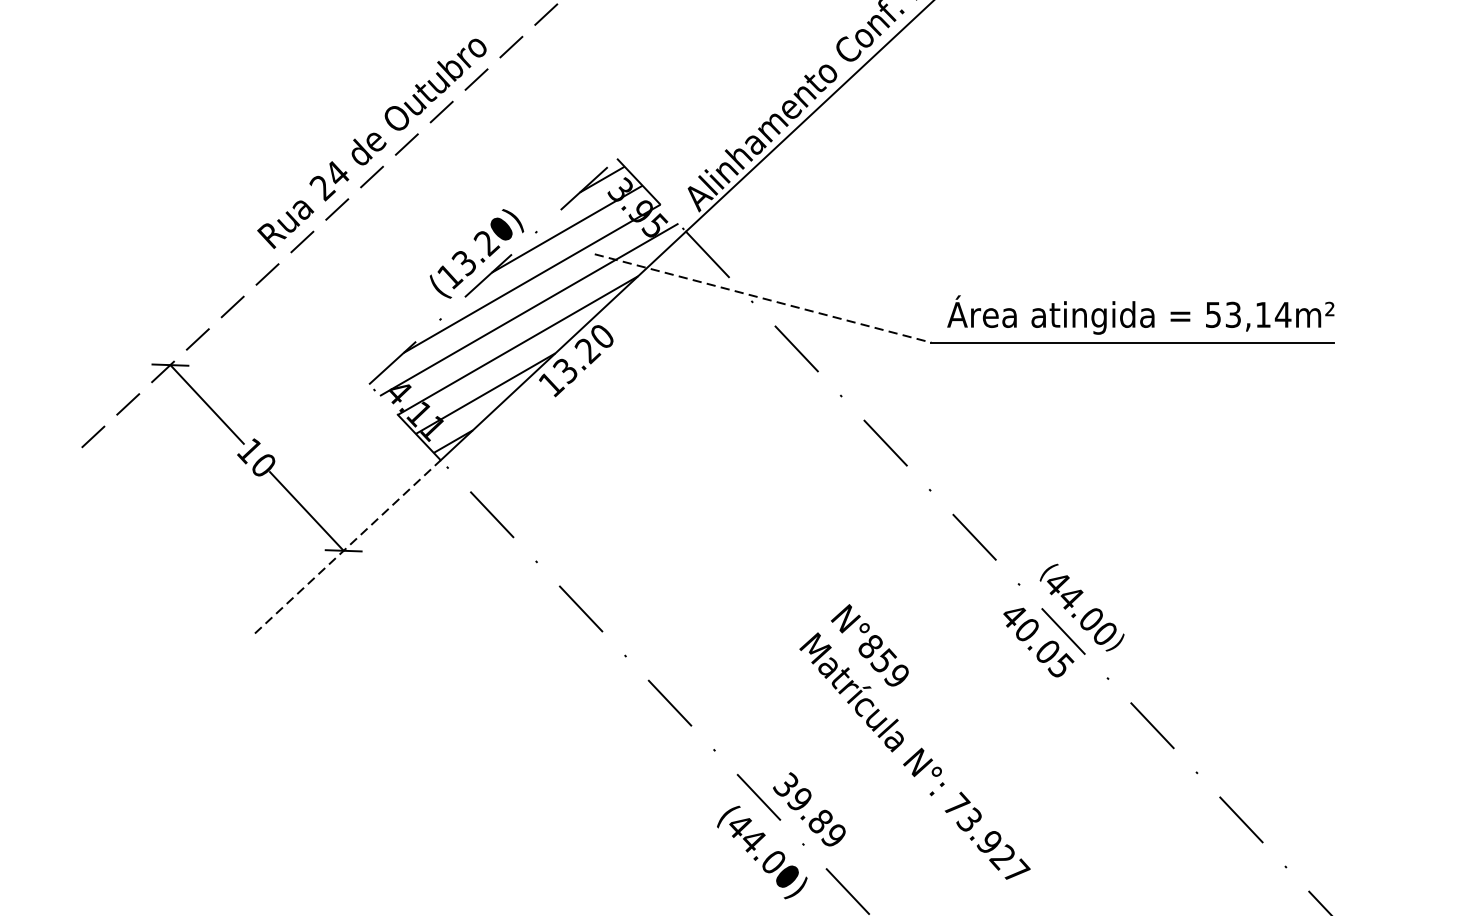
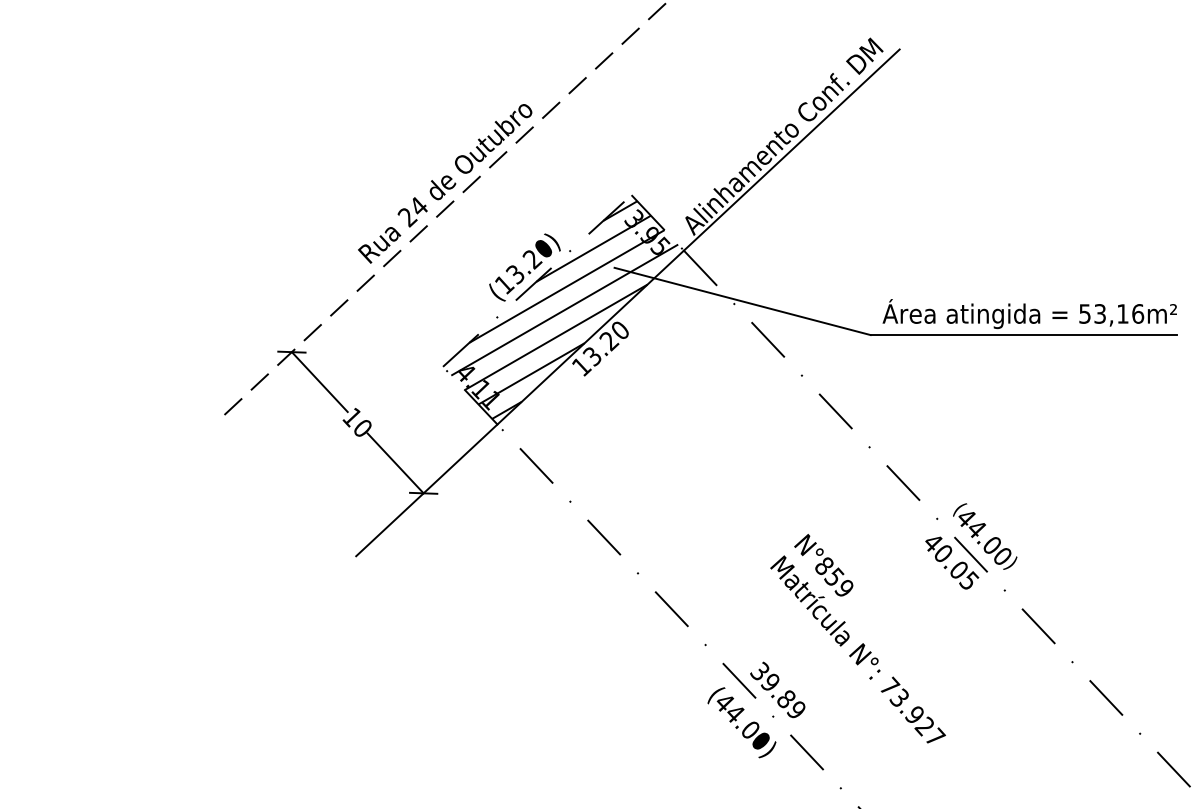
line: (764, 298) -> (743, 301), dashed -> solid
text: (1282, 314) -> (1137, 313), 53,14m² -> 53,16m²
line: (347, 547) -> (426, 490), dashed -> solid

